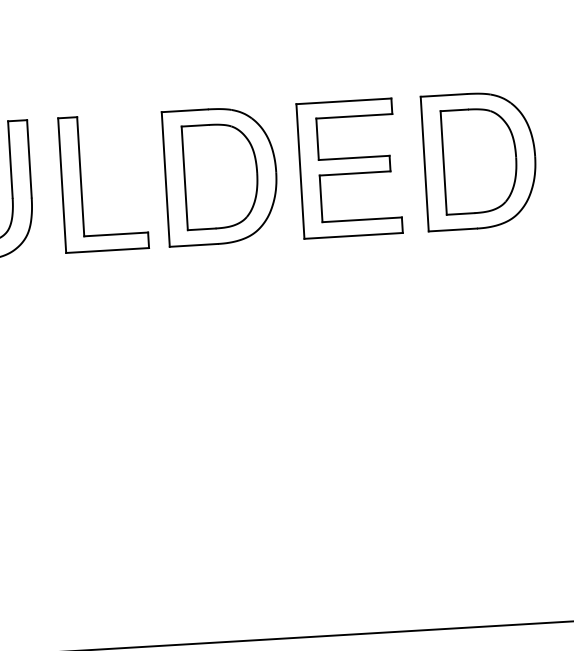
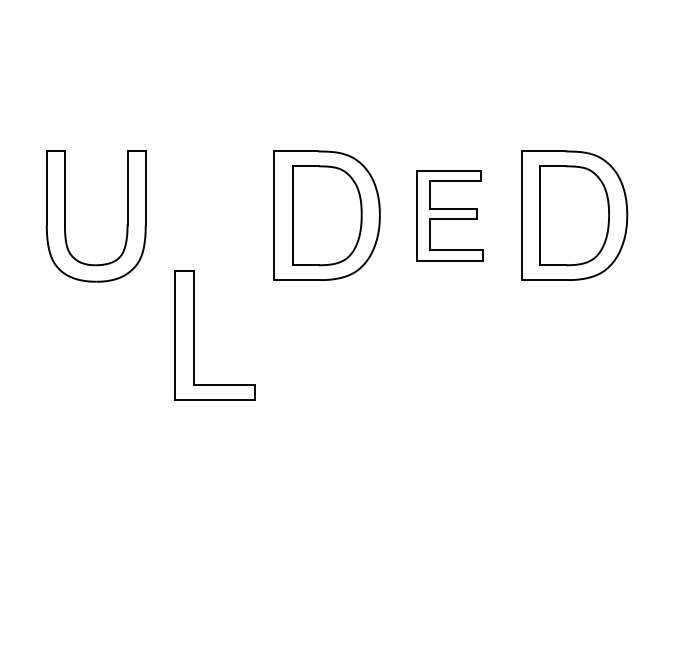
part: (349, 168) -> (449, 215), size x0.7
part: (82, 184) -> (194, 335), moved

